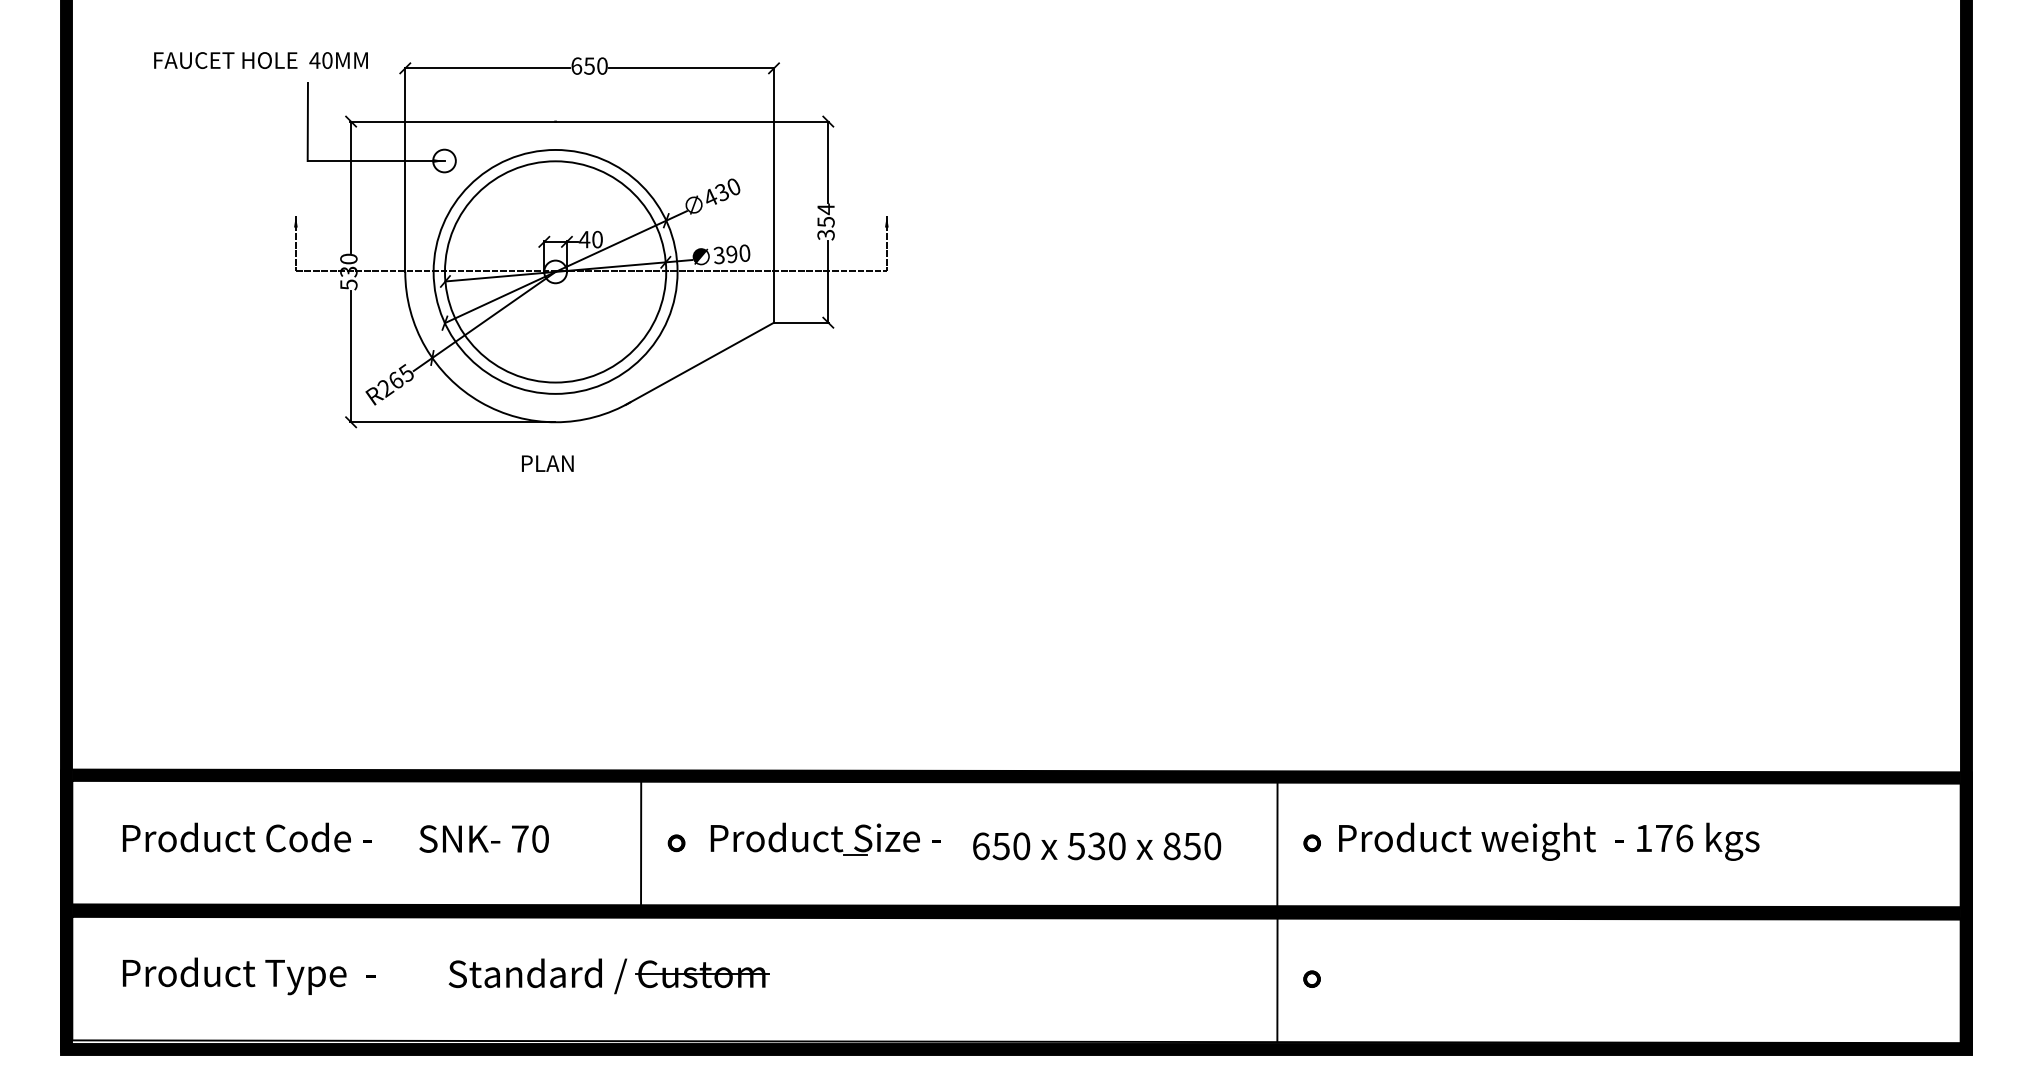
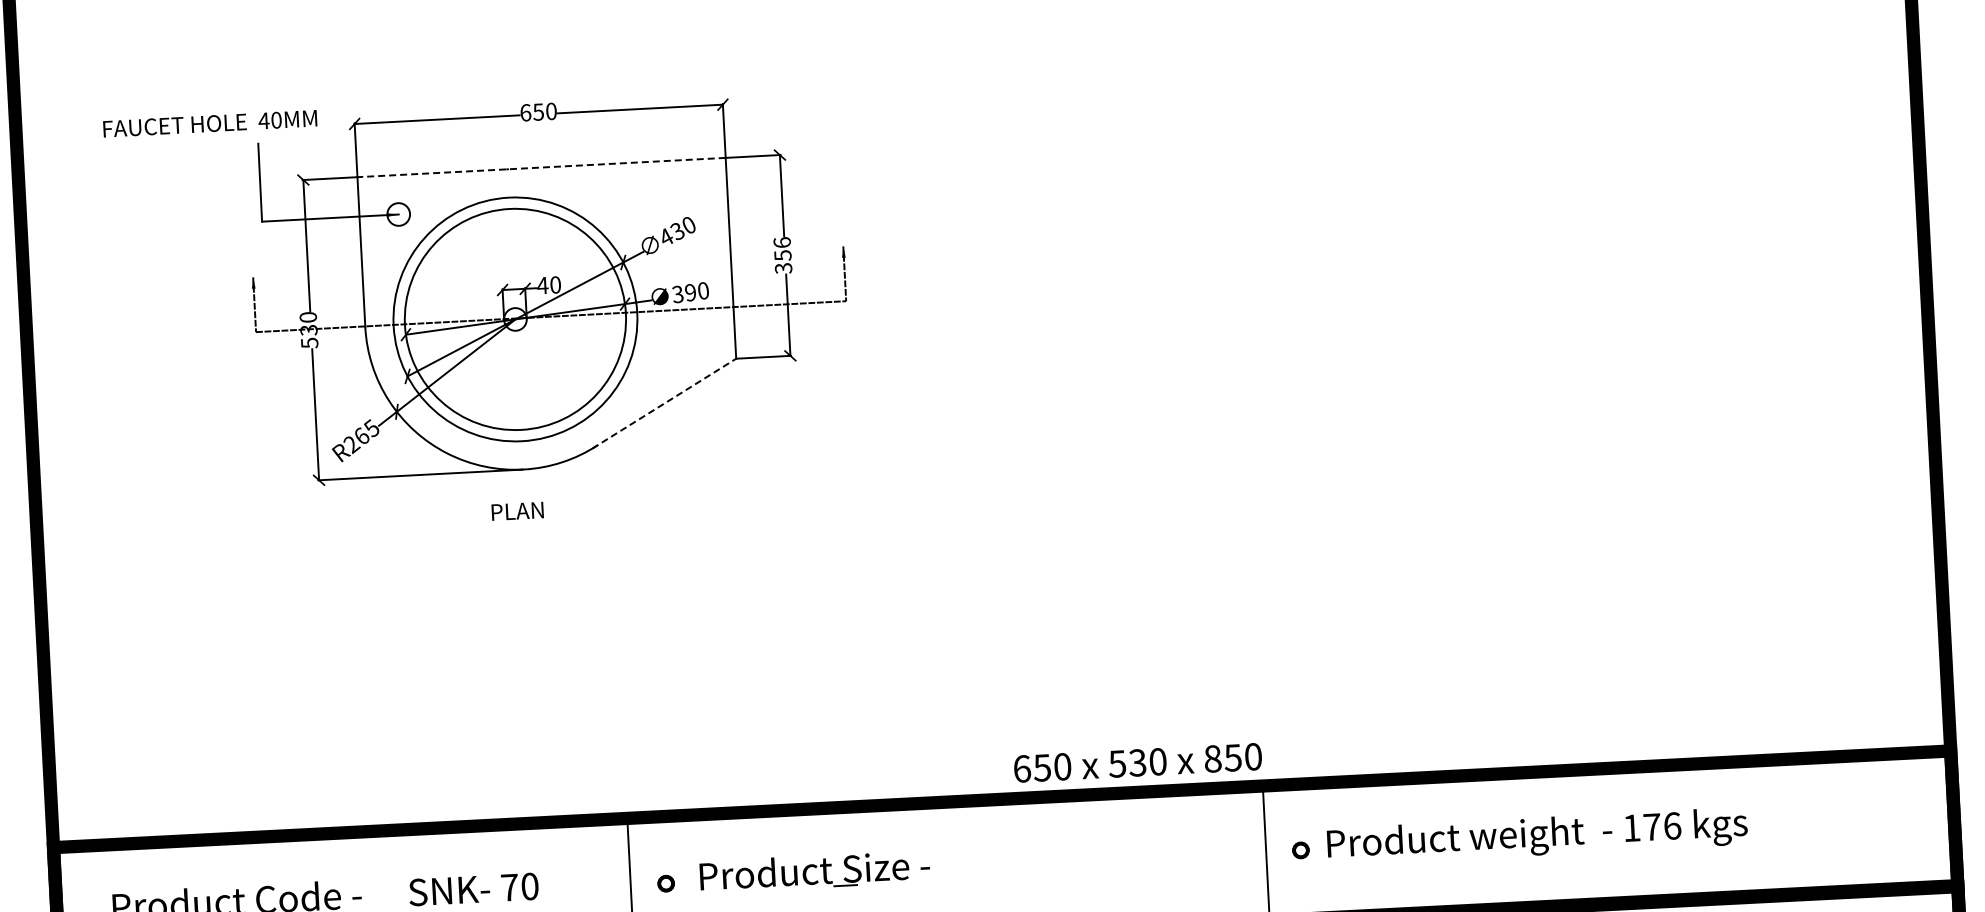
line: (589, 121) -> (541, 167), solid -> dashed
text: (825, 209) -> (781, 242), 354 -> 356
line: (699, 363) -> (663, 403), solid -> dashed
text: (1097, 846) -> (1138, 763), moved

